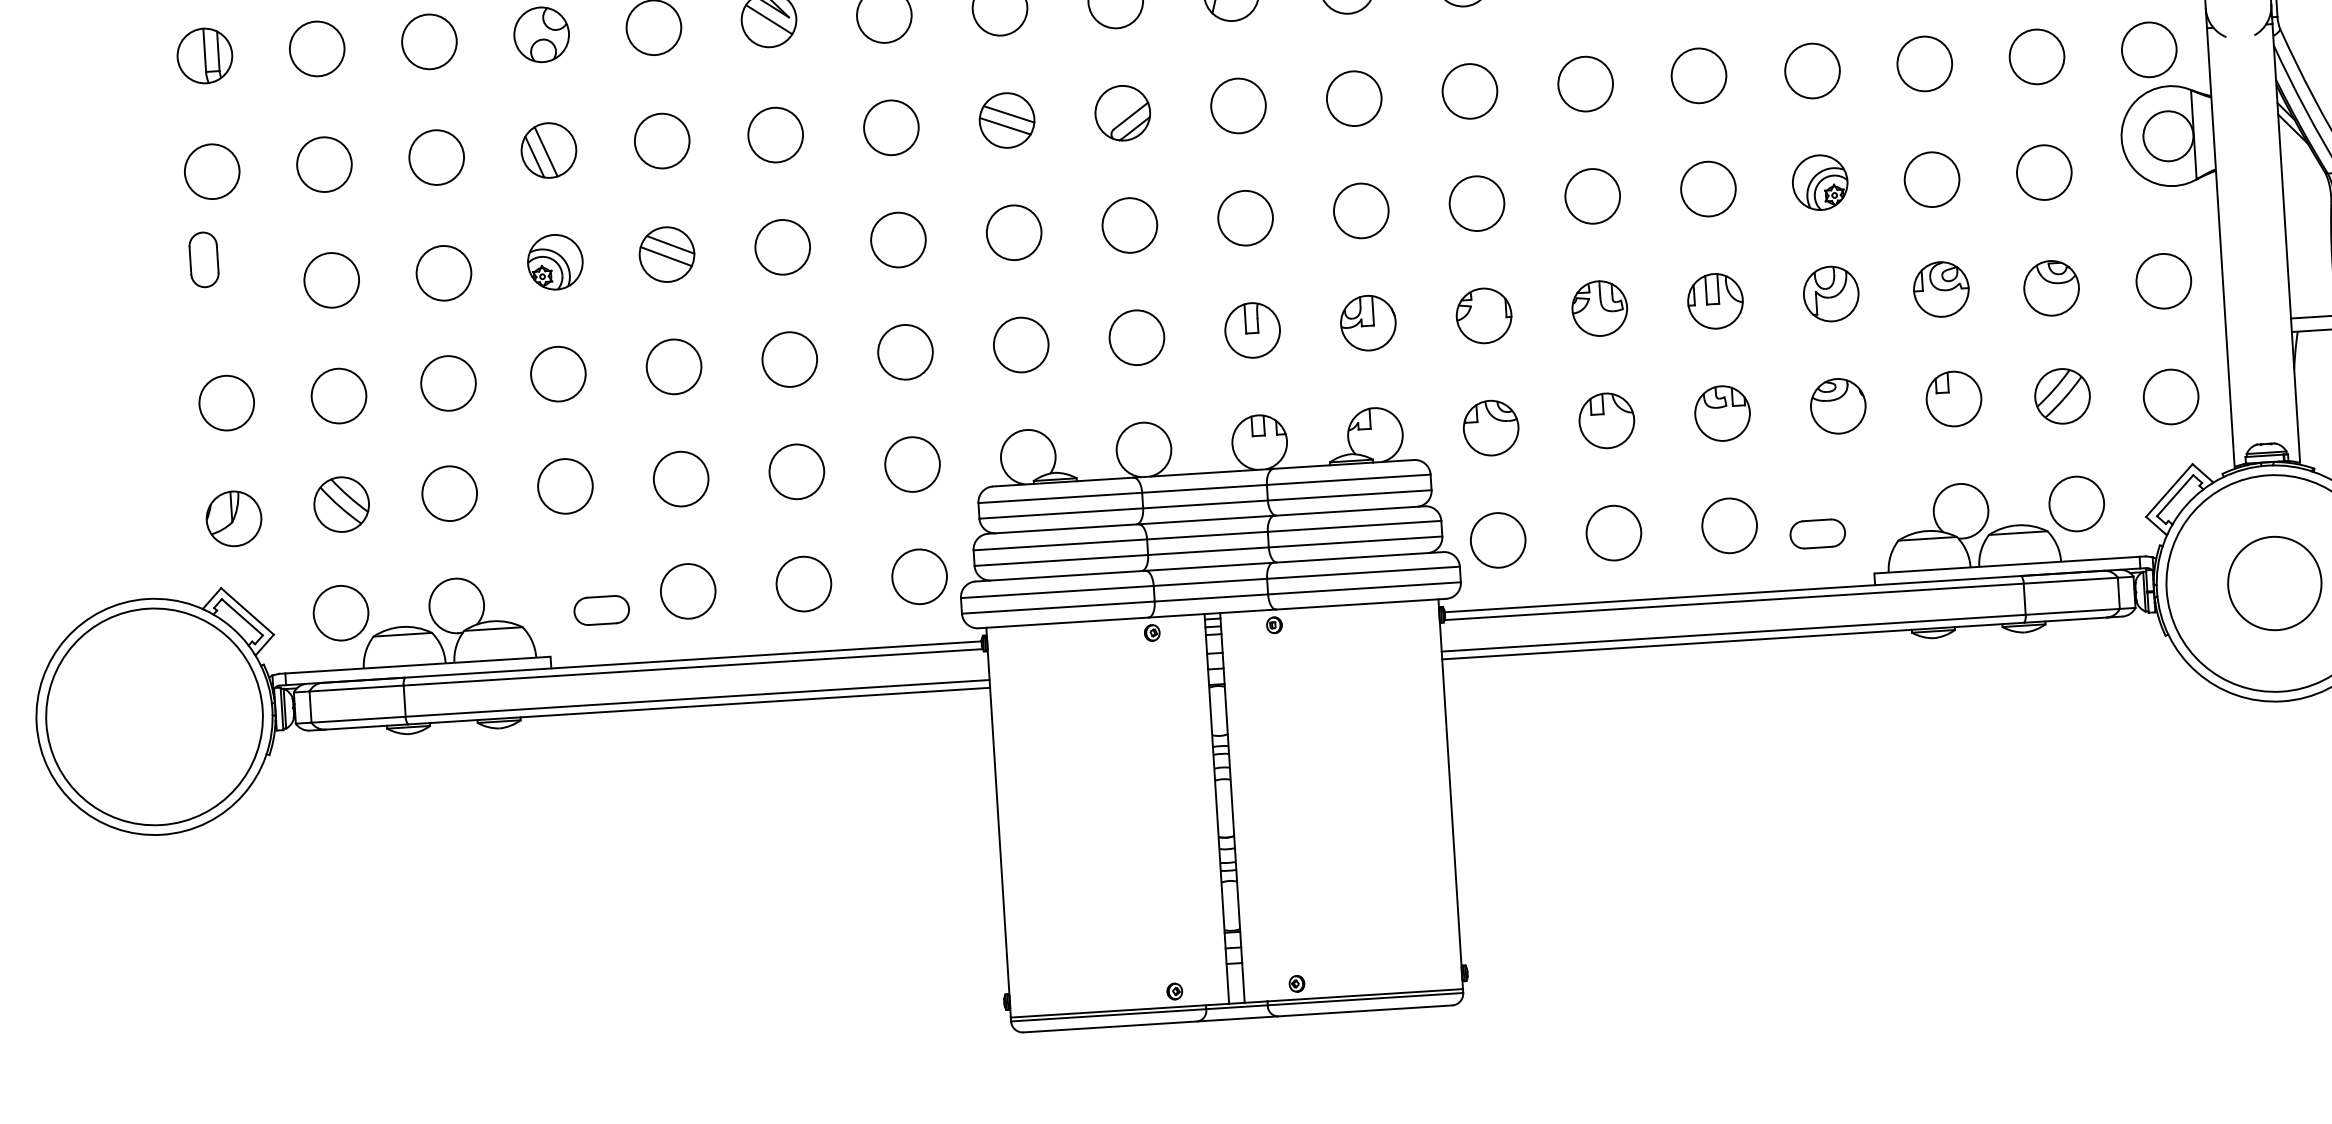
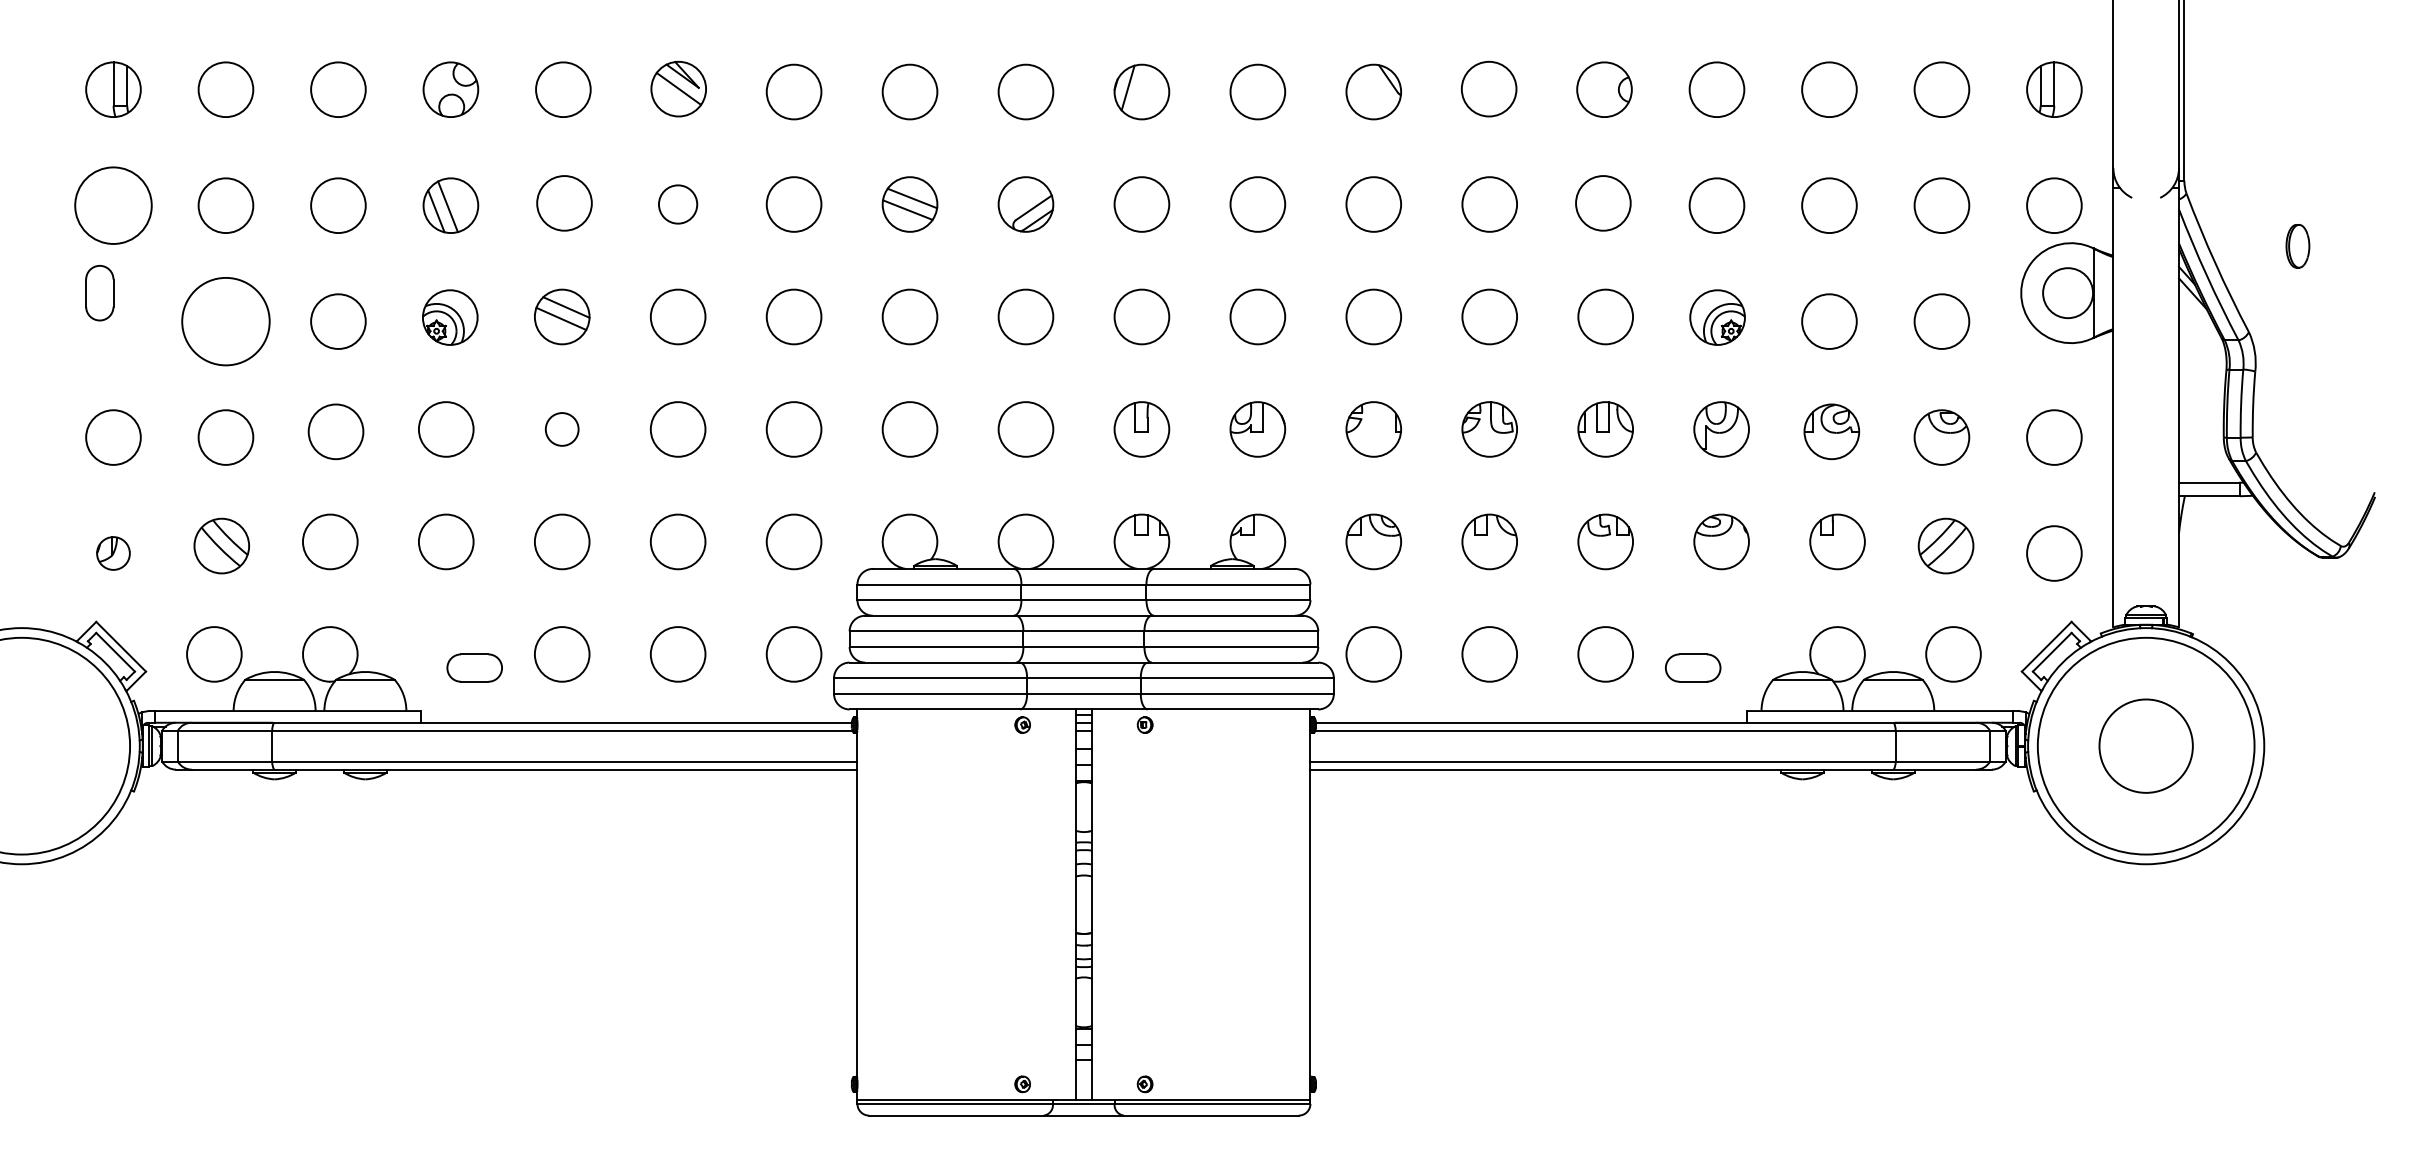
circle: (775, 135) -> (677, 204), size x0.7
circle: (212, 171) -> (113, 205), size x1.4
circle: (331, 280) -> (225, 321), size x1.6
circle: (673, 366) -> (561, 429), size x0.6
part: (234, 518) -> (113, 553), size x0.6

